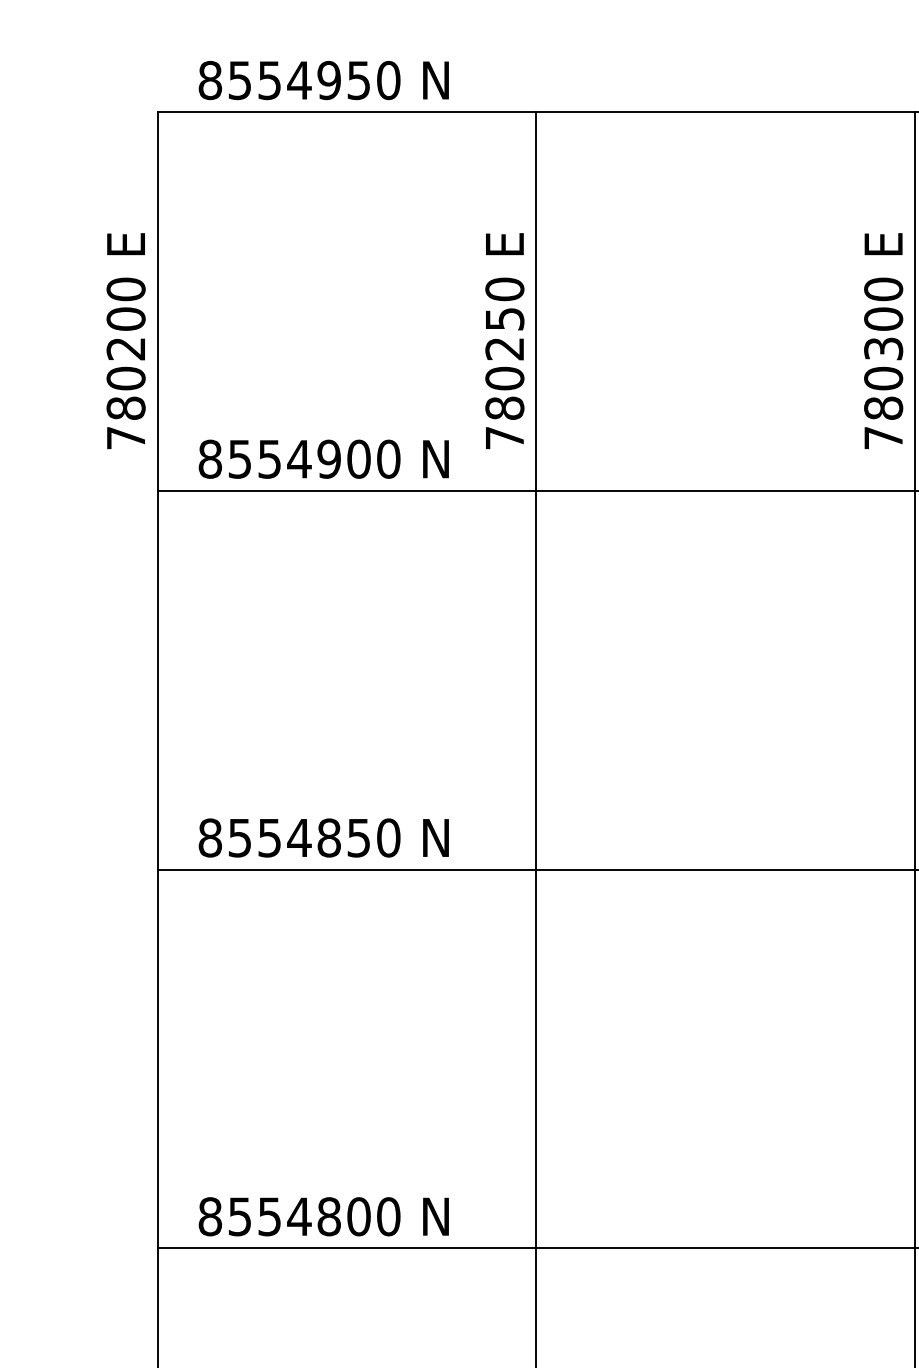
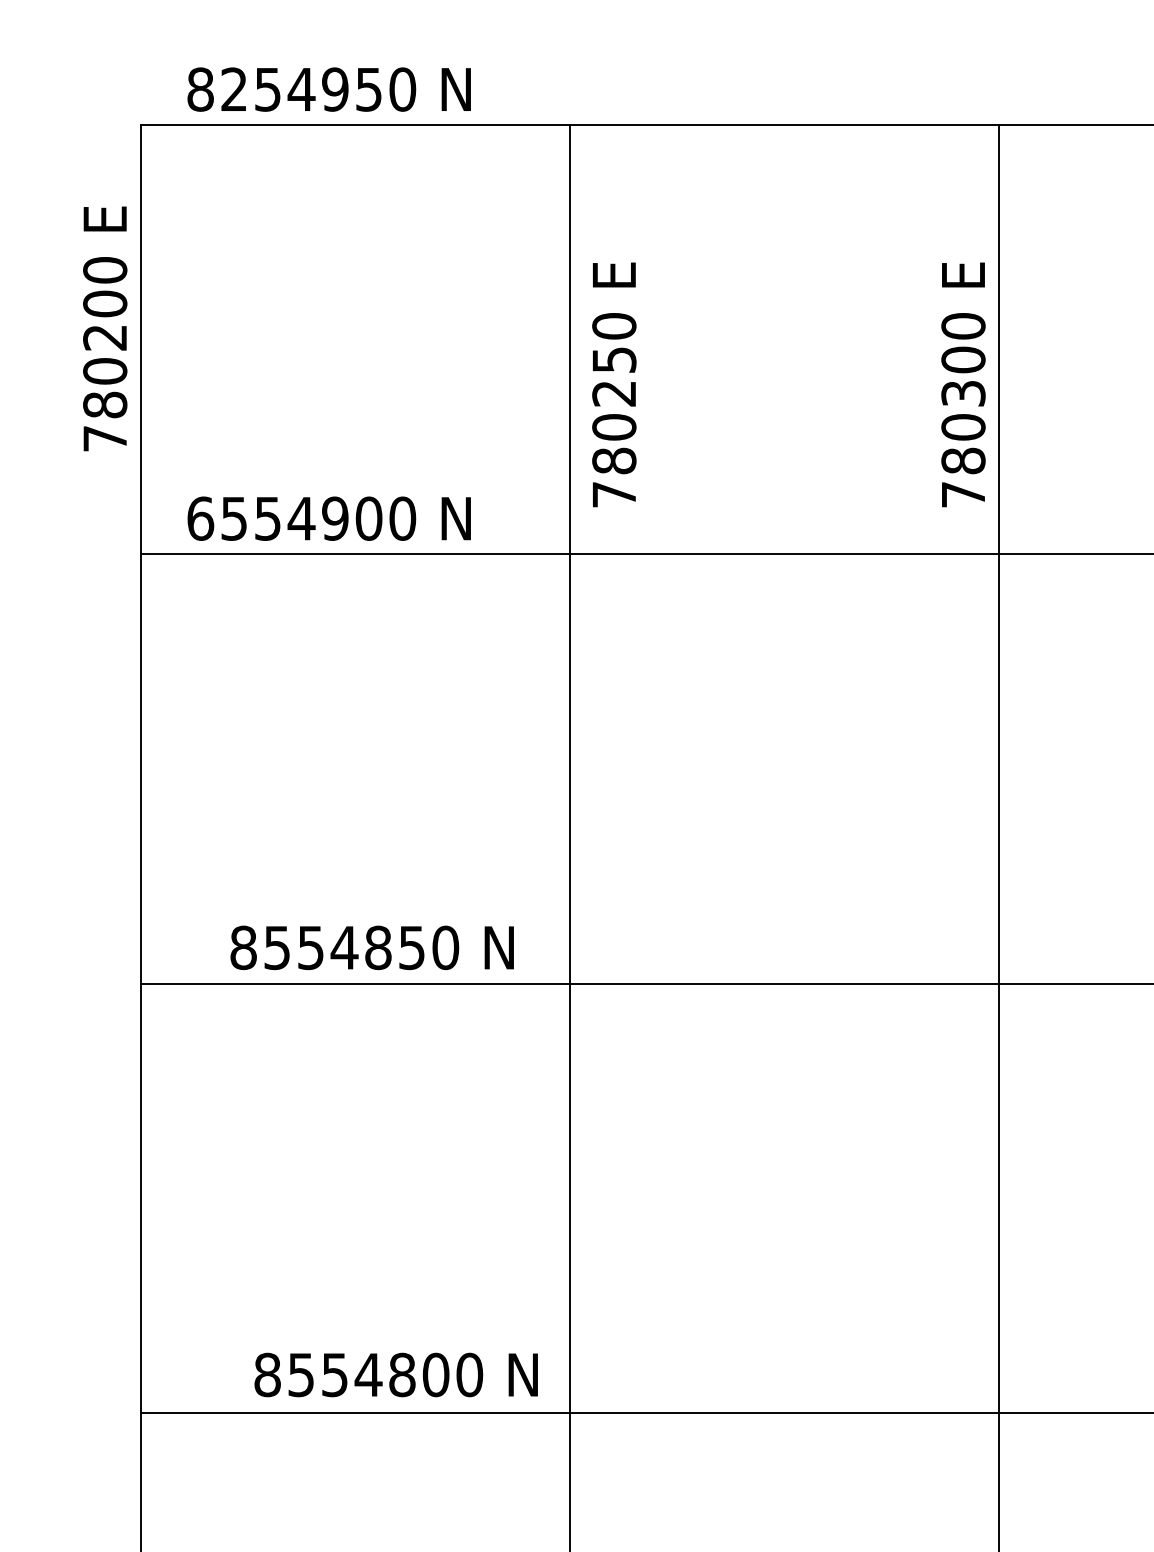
text: (239, 80) -> (233, 89), 8554950 -> 8254950
text: (126, 340) -> (105, 328), moved
text: (505, 340) -> (614, 384), moved
text: (210, 459) -> (200, 518), 8554900 -> 6554900
text: (323, 837) -> (371, 947), moved
text: (323, 1216) -> (395, 1374), moved

